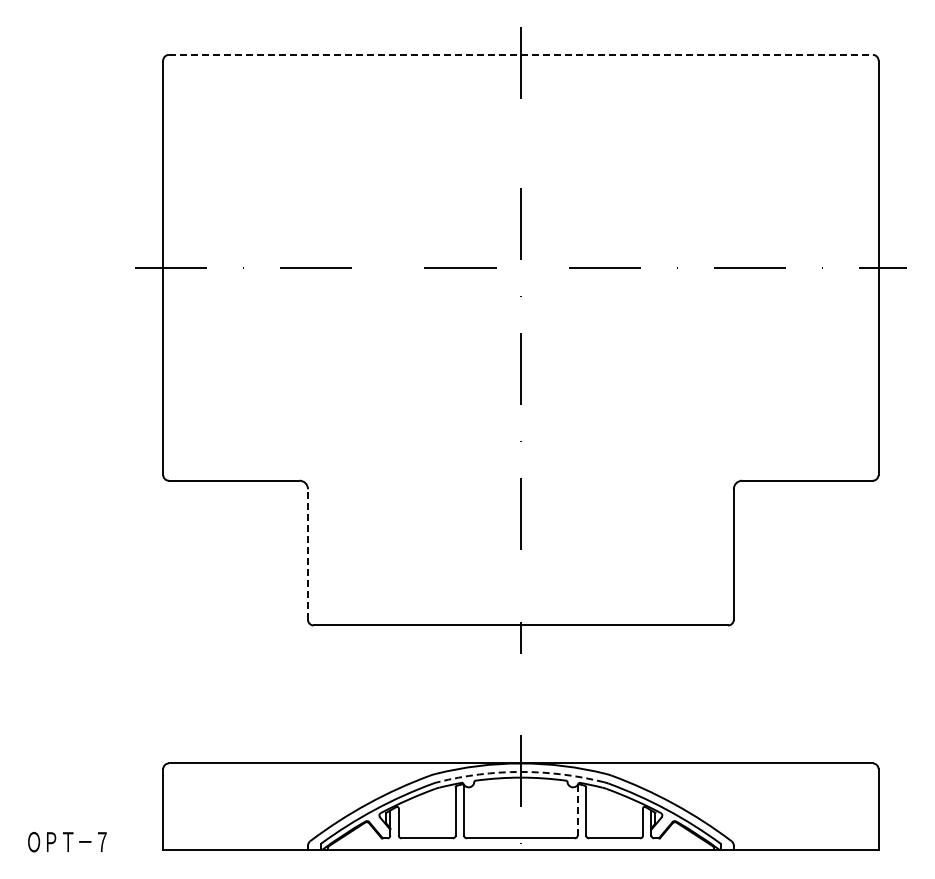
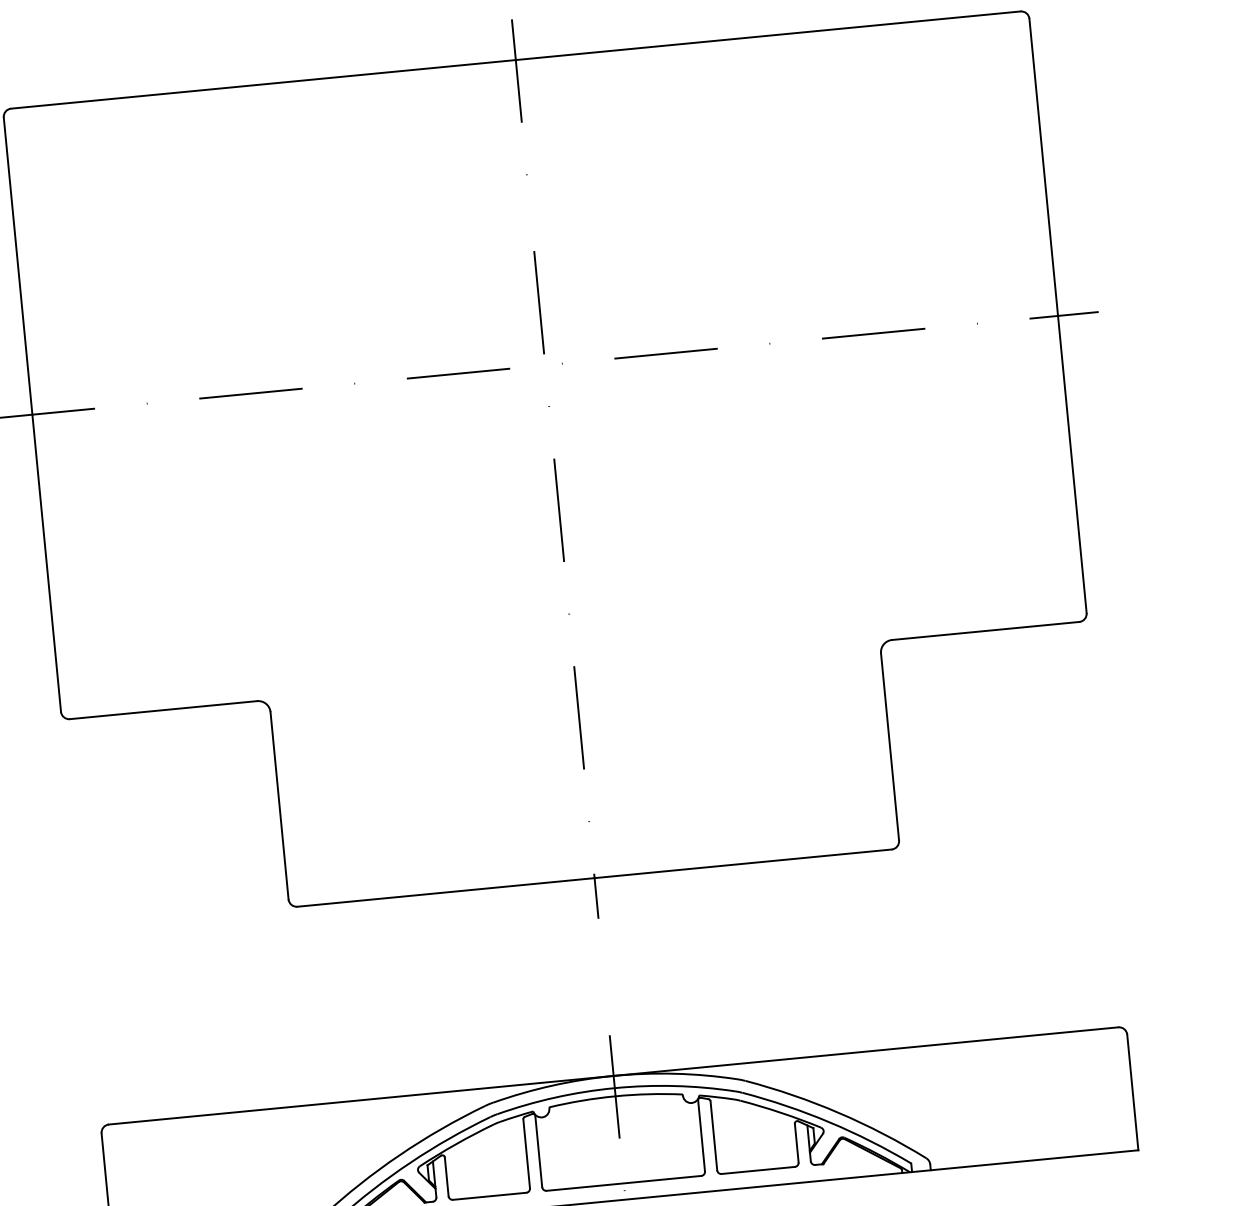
line: (520, 54) -> (515, 59), dashed -> solid
line: (308, 554) -> (280, 805), dashed -> solid
arc: (520, 771) -> (614, 1087), dashed -> solid
line: (577, 810) -> (701, 1135), dashed -> solid

